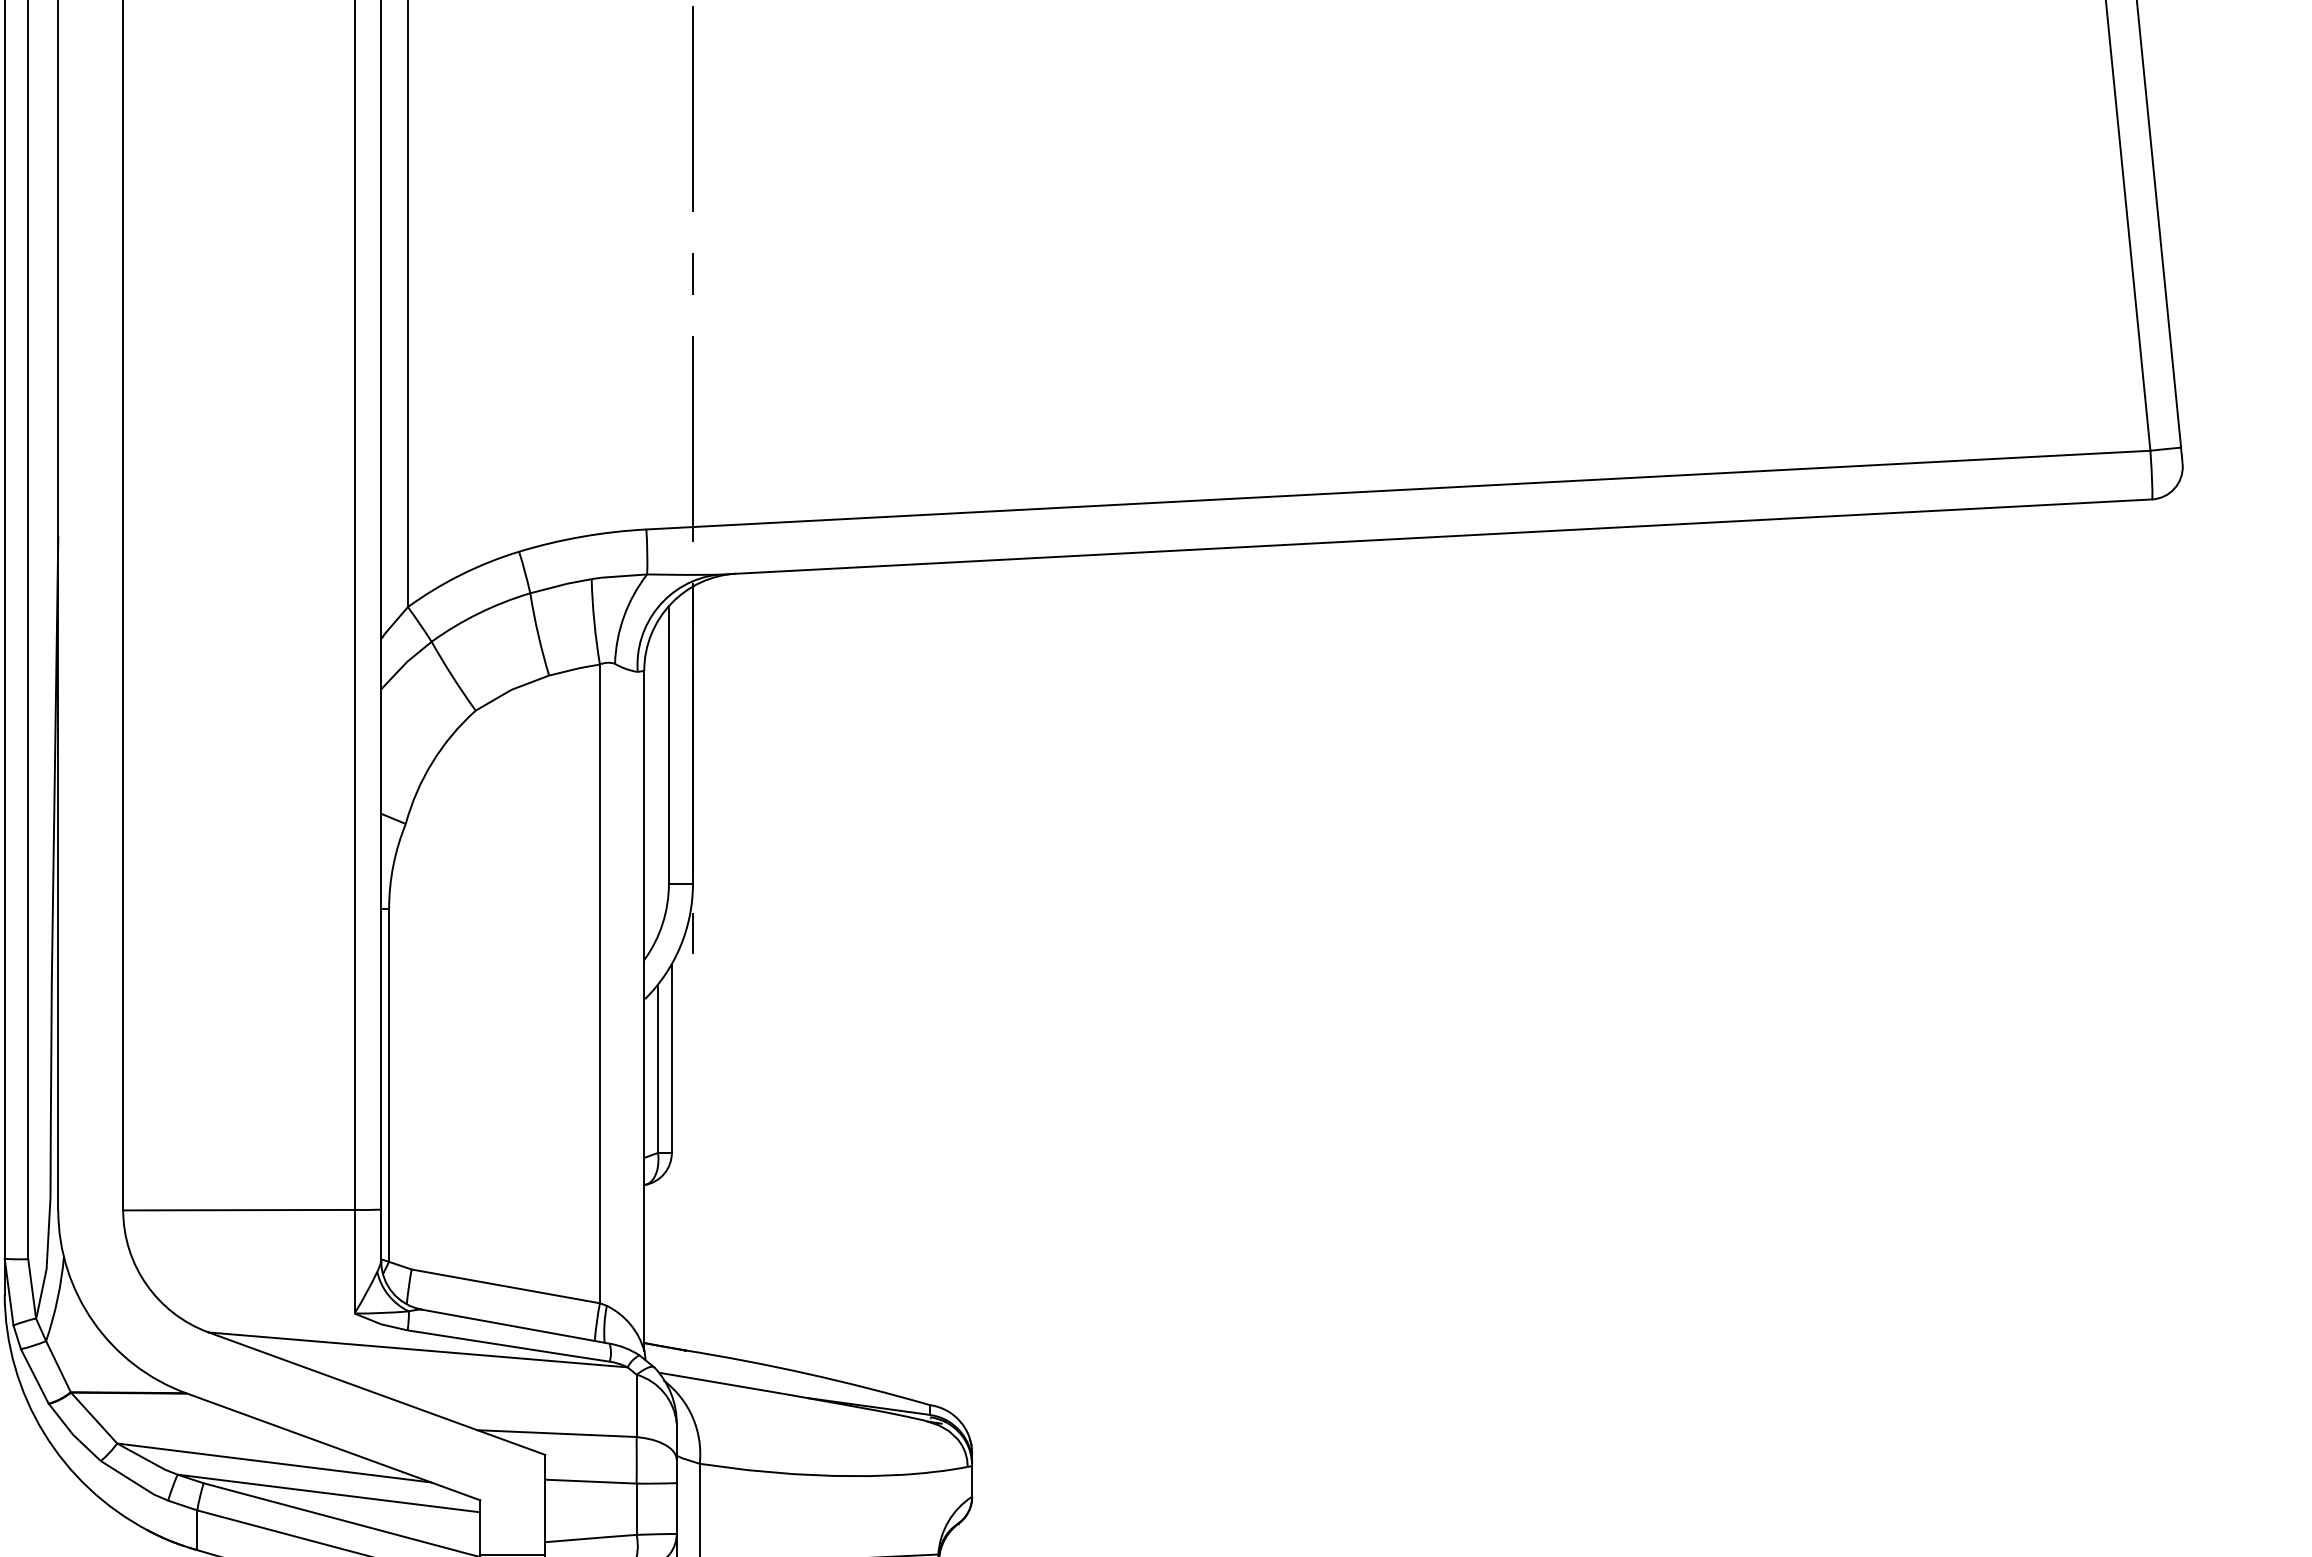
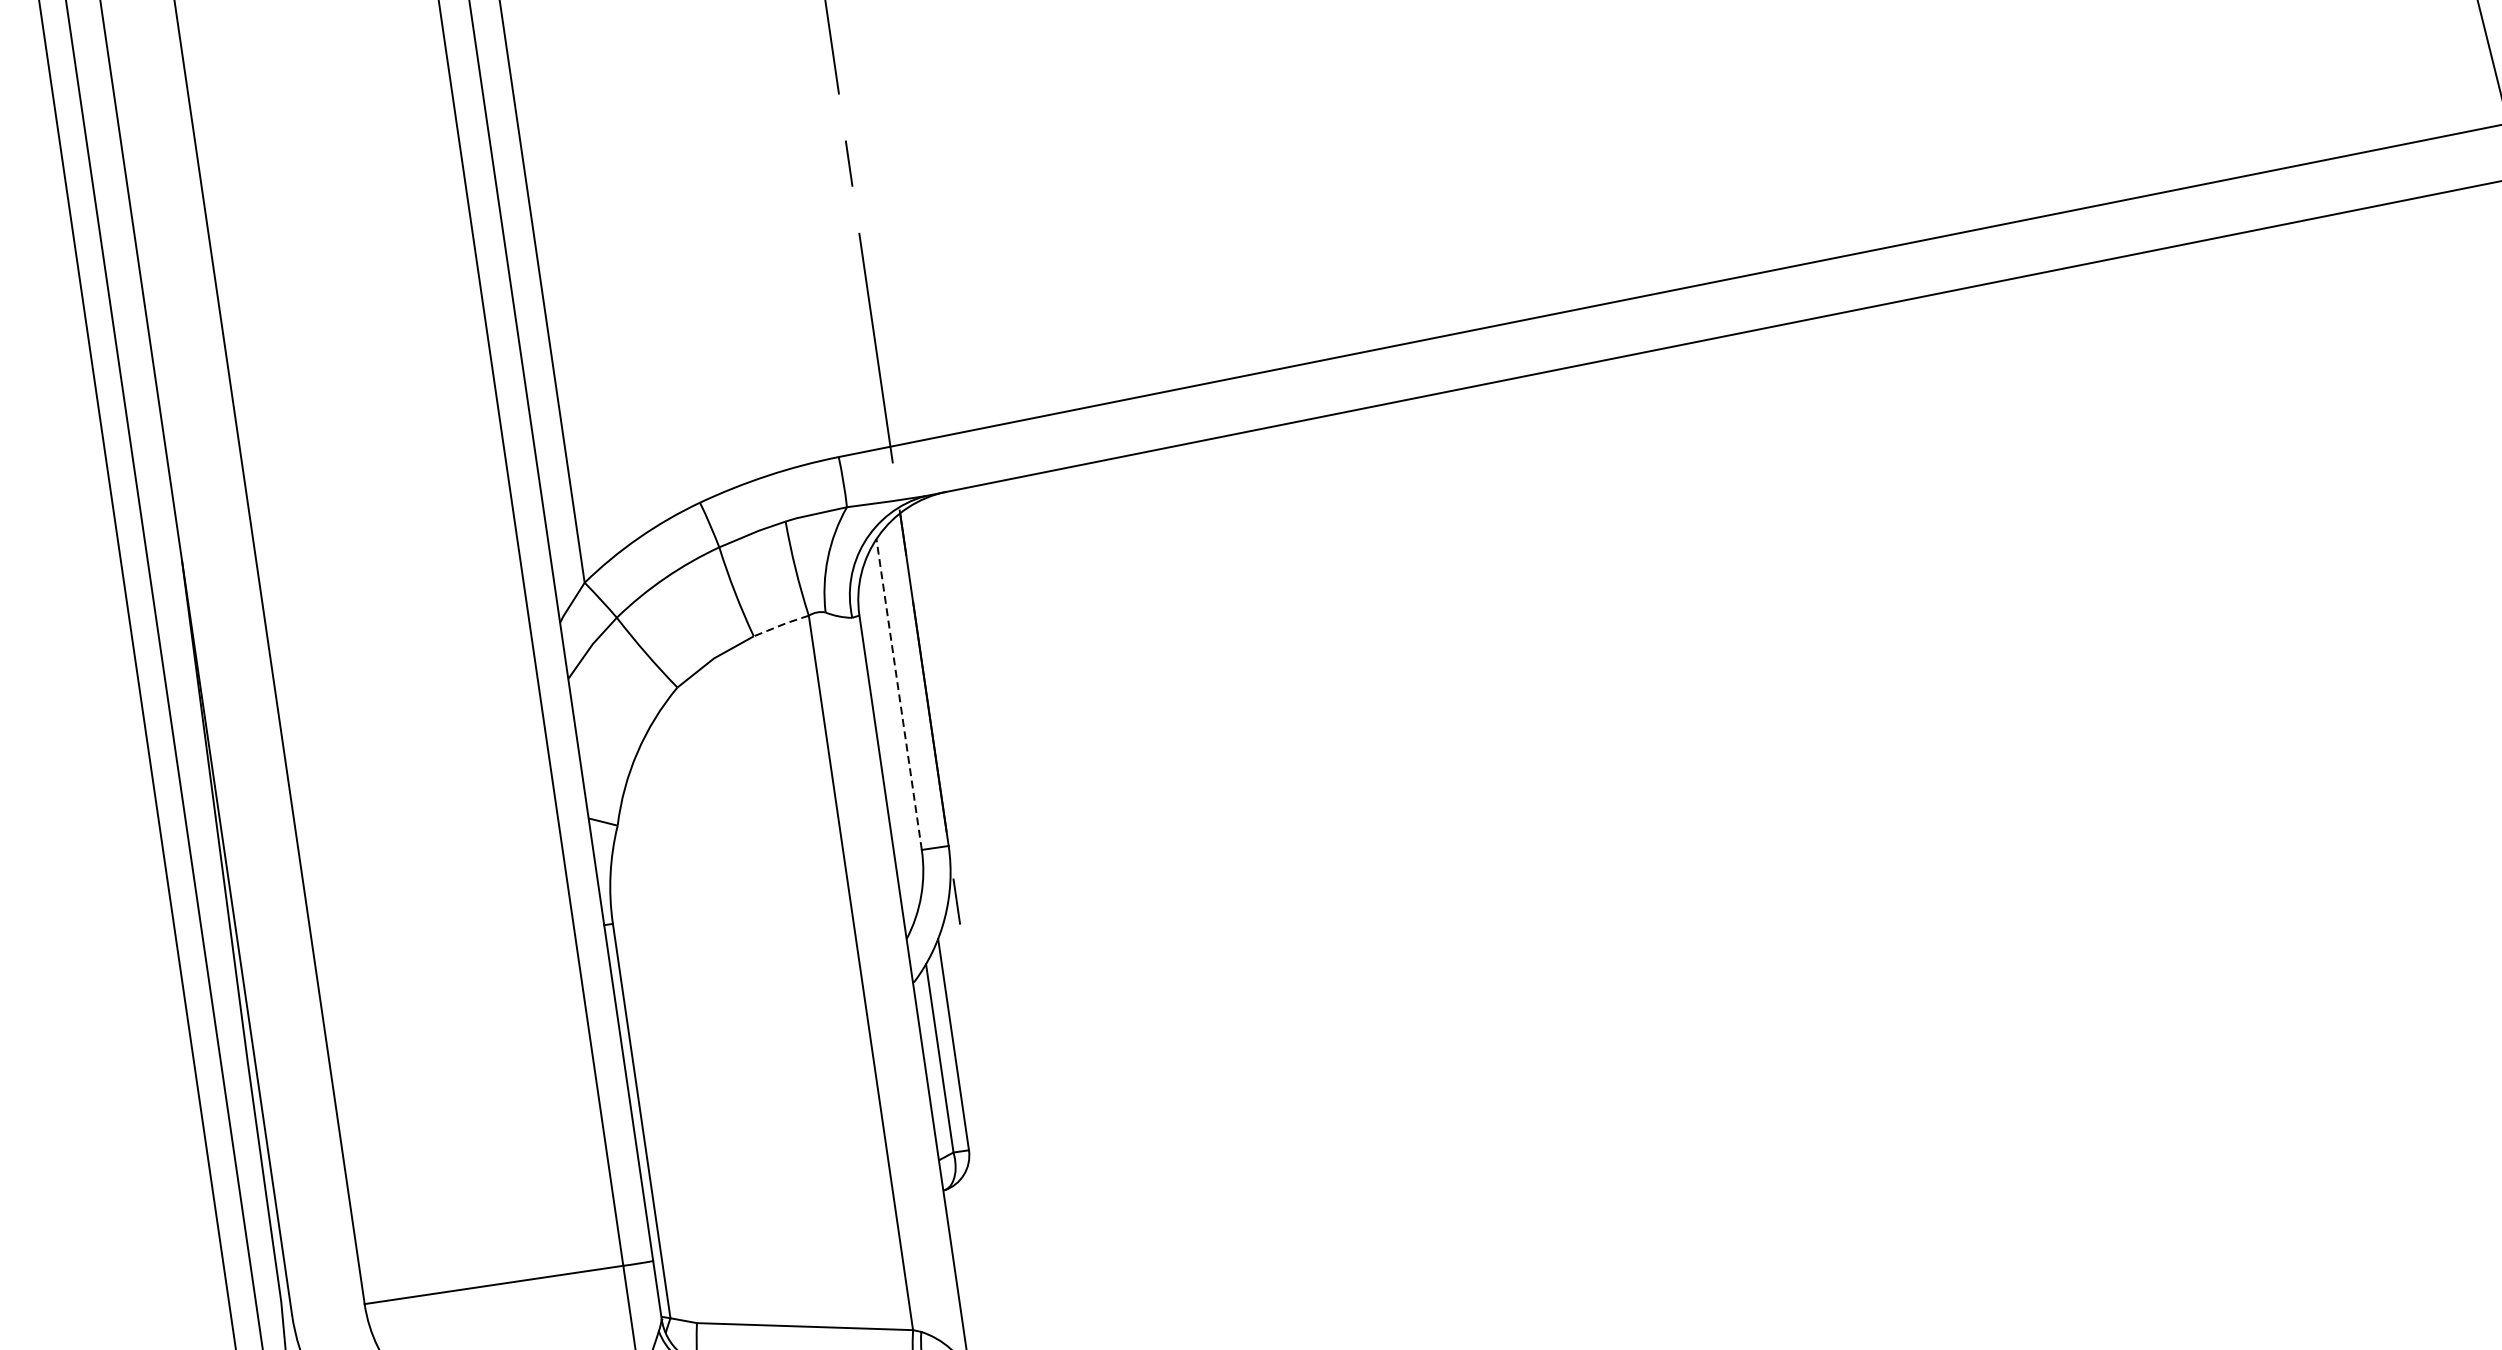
line: (575, 669) -> (782, 625), solid -> dashed
line: (668, 745) -> (898, 695), solid -> dashed

